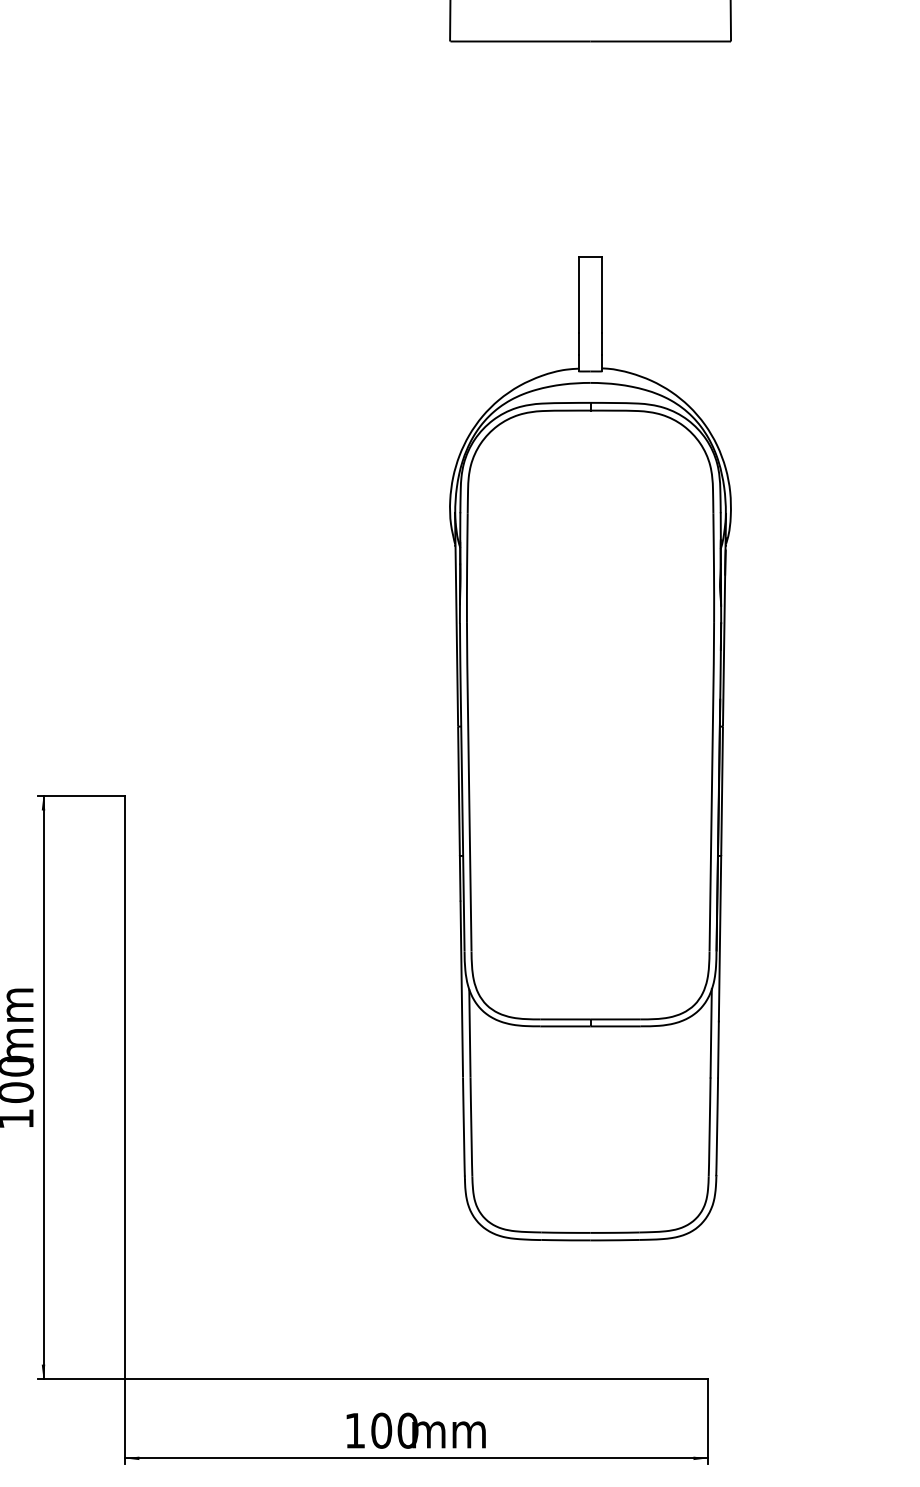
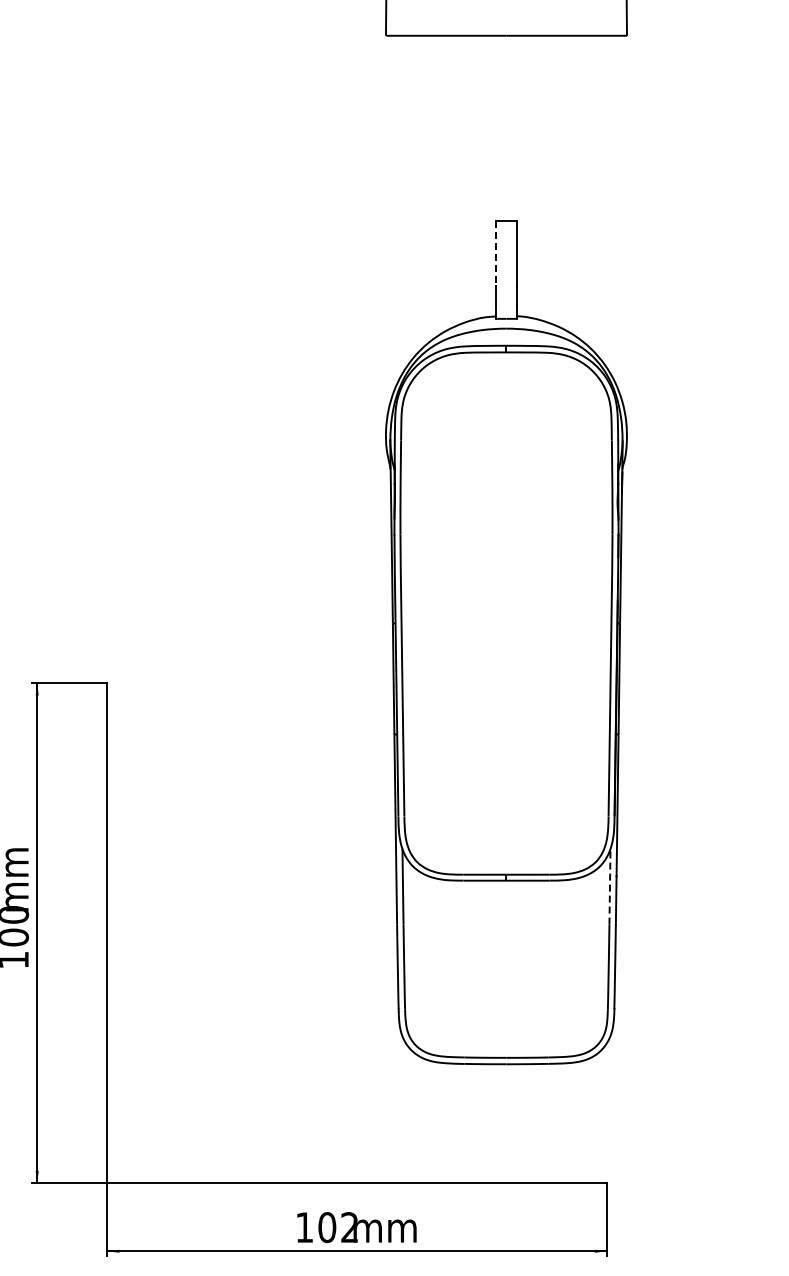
line: (578, 295) -> (496, 253), solid -> dashed
line: (710, 1033) -> (609, 886), solid -> dashed
text: (407, 1430) -> (349, 1227), 100 -> 102

